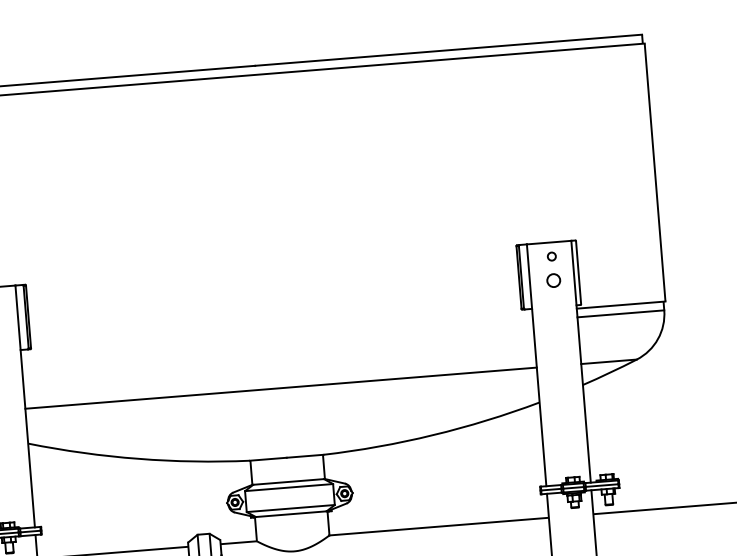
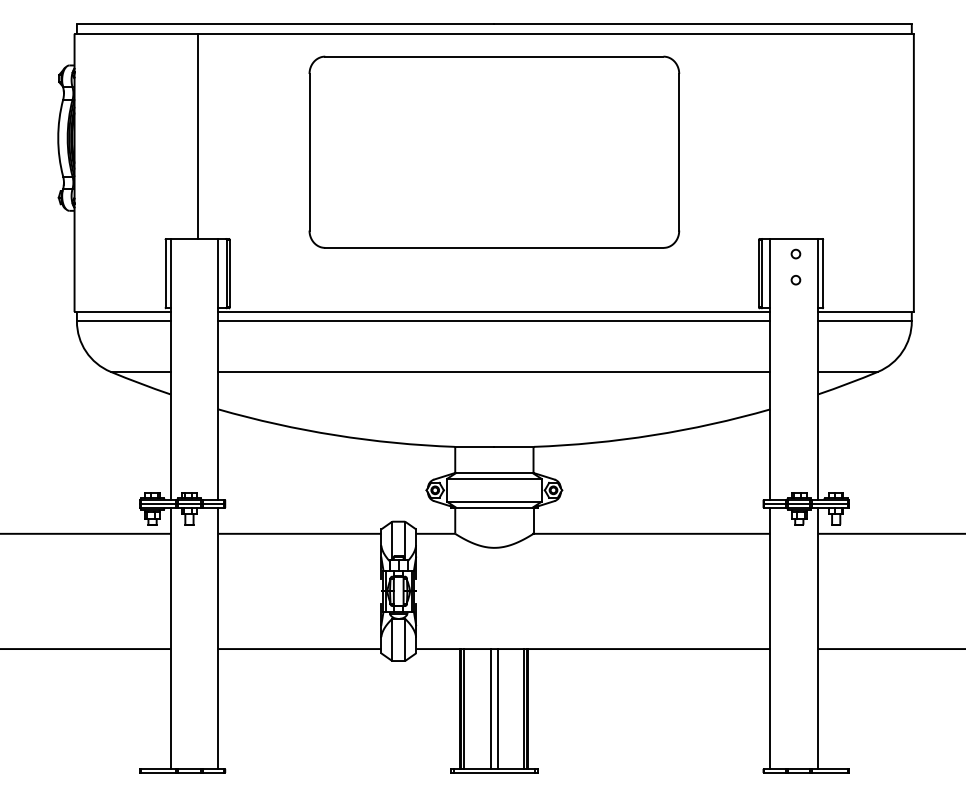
part: (264, 183) -> (494, 151), added
circle: (553, 281) -> (795, 280), size x0.62
line: (276, 333) -> (494, 312), added
line: (277, 341) -> (494, 321), added

